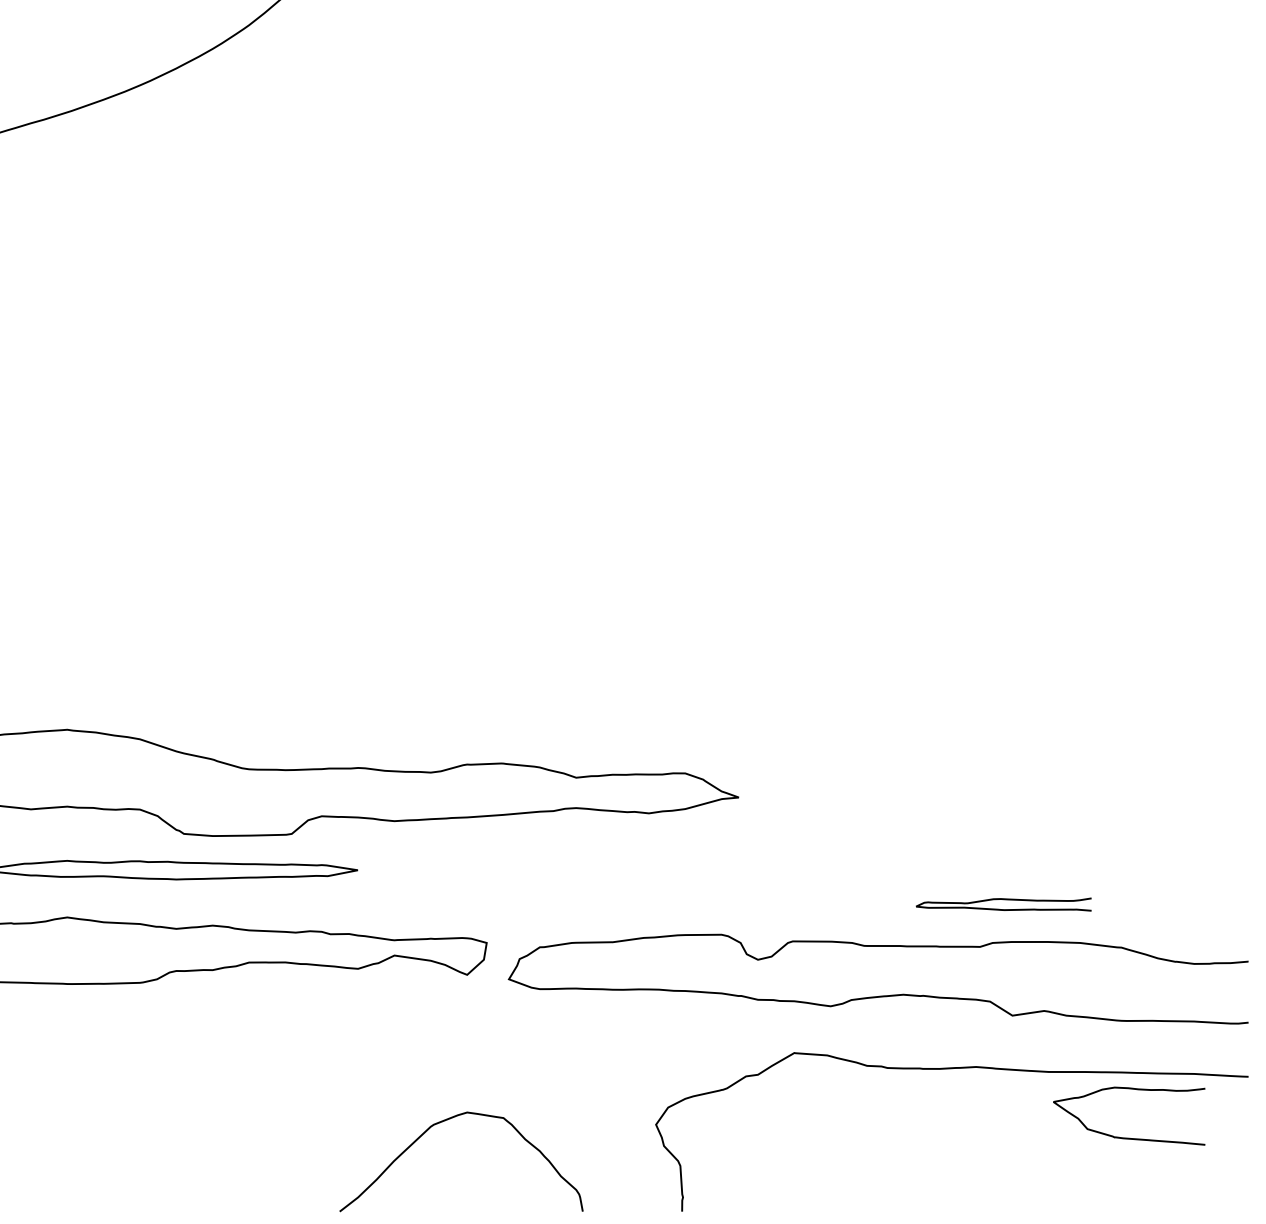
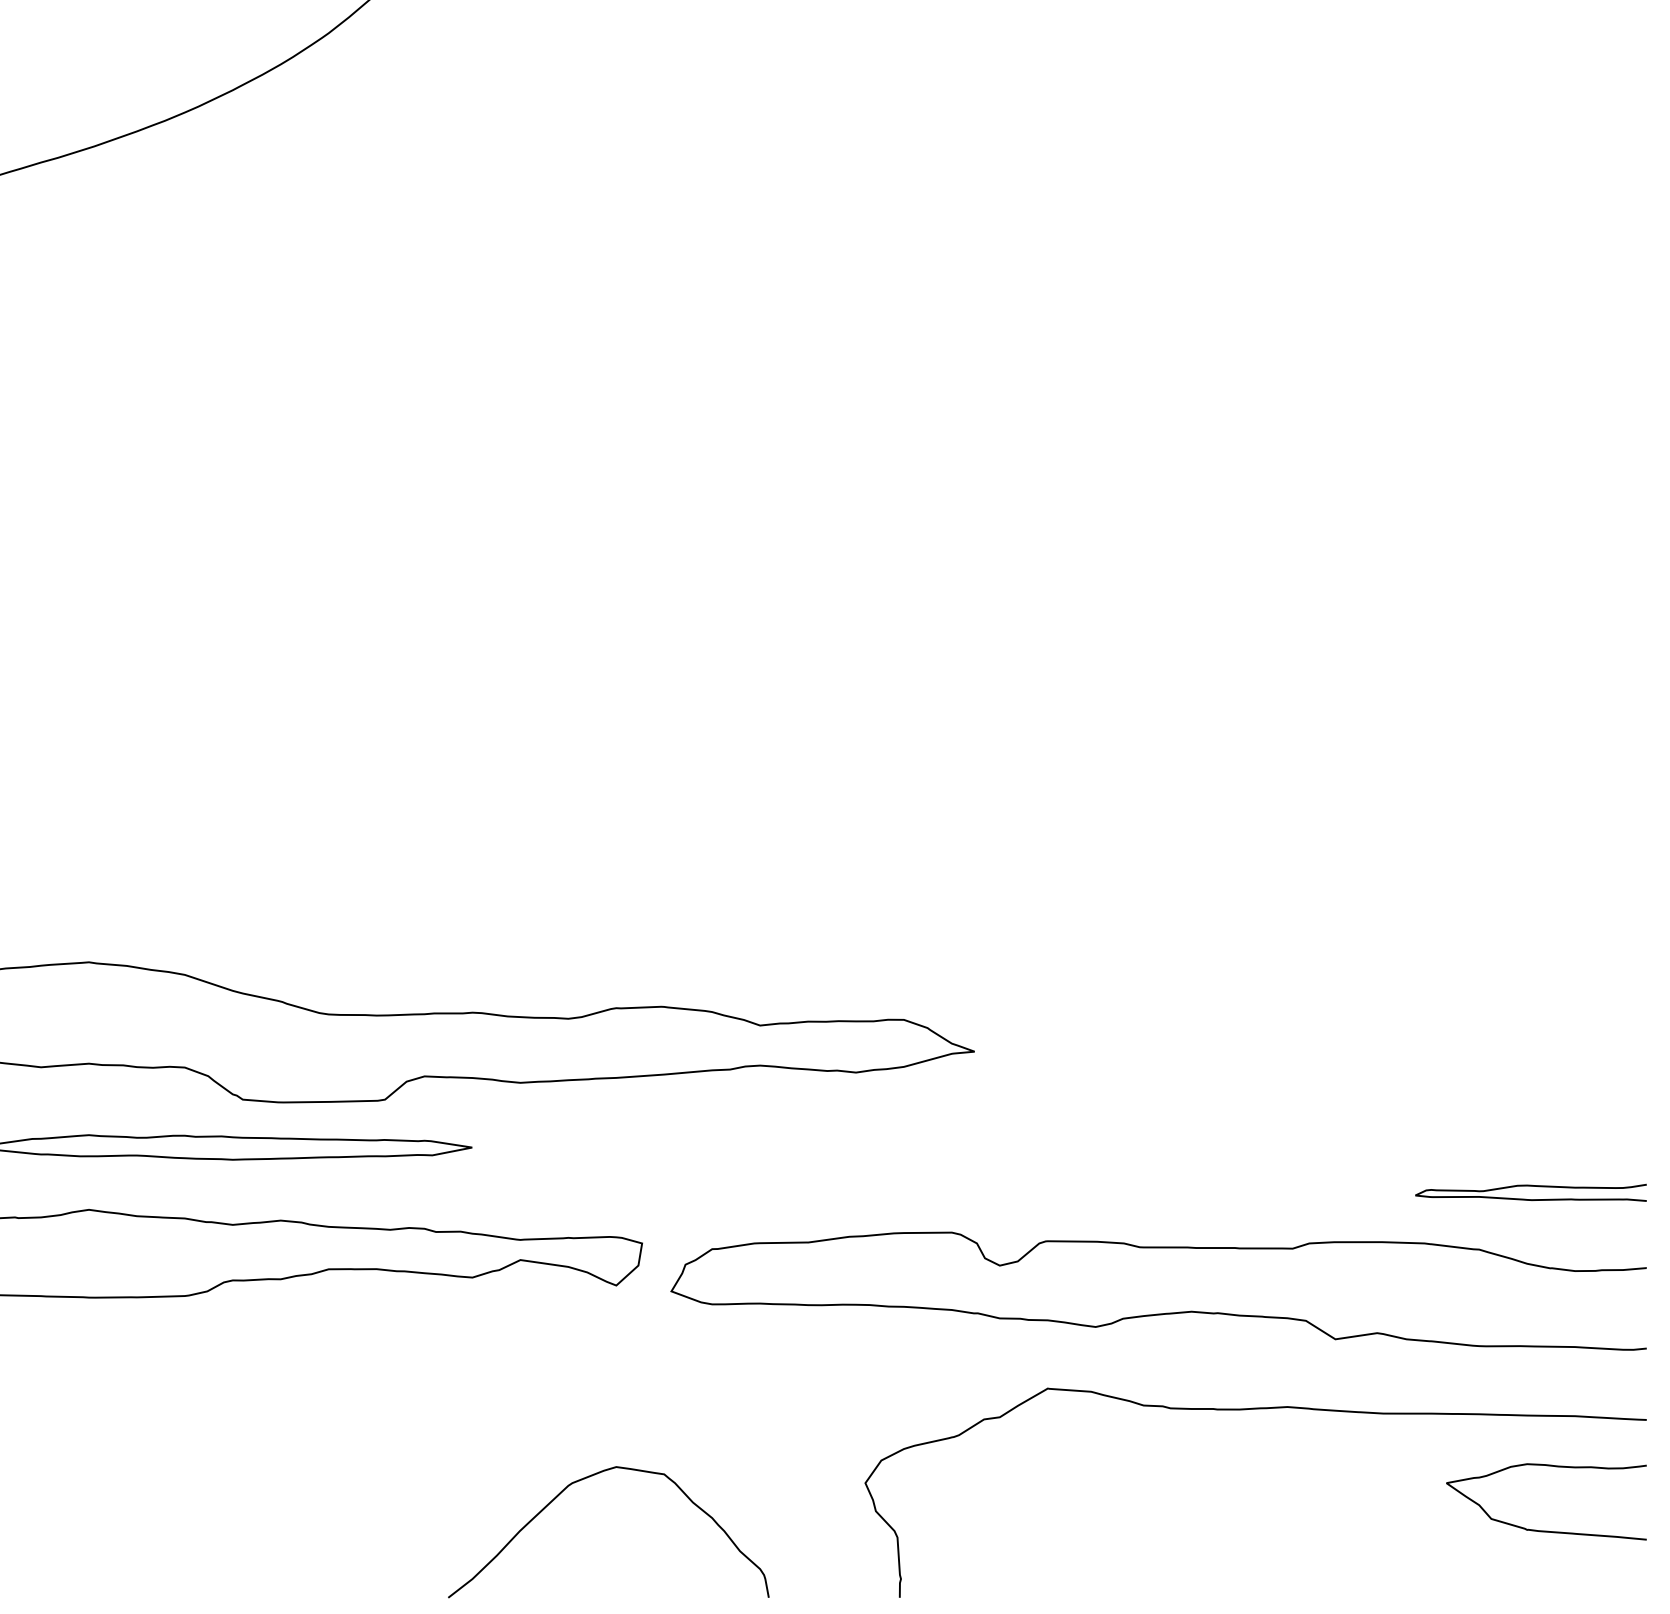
curve: (1003, 899) -> (1530, 1186), moved
curve: (1129, 1137) -> (1546, 1530), moved

